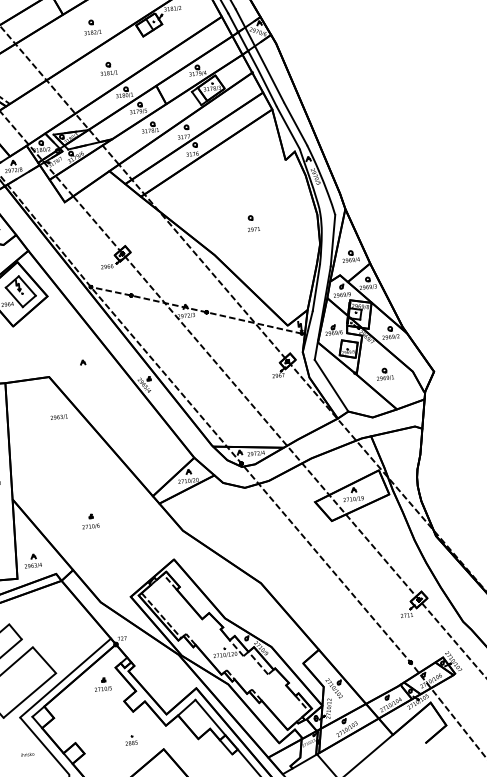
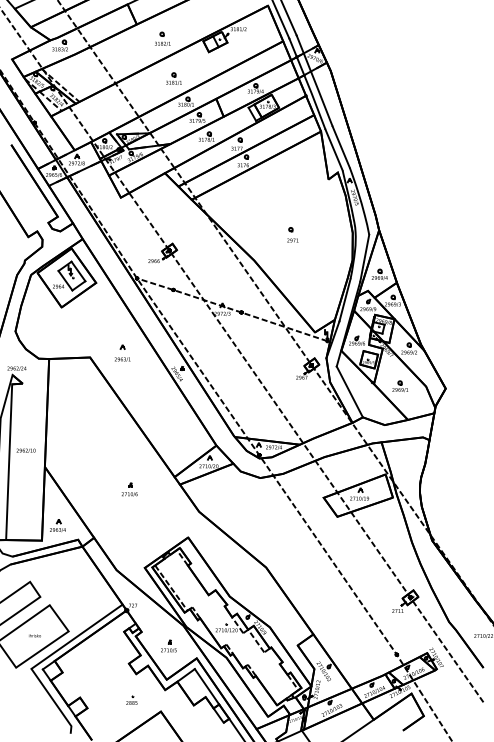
text: (59, 417) -> (122, 359), moved
part: (90, 521) -> (129, 489), moved
part: (102, 683) -> (168, 645), moved
text: (27, 754) -> (34, 635), moved

